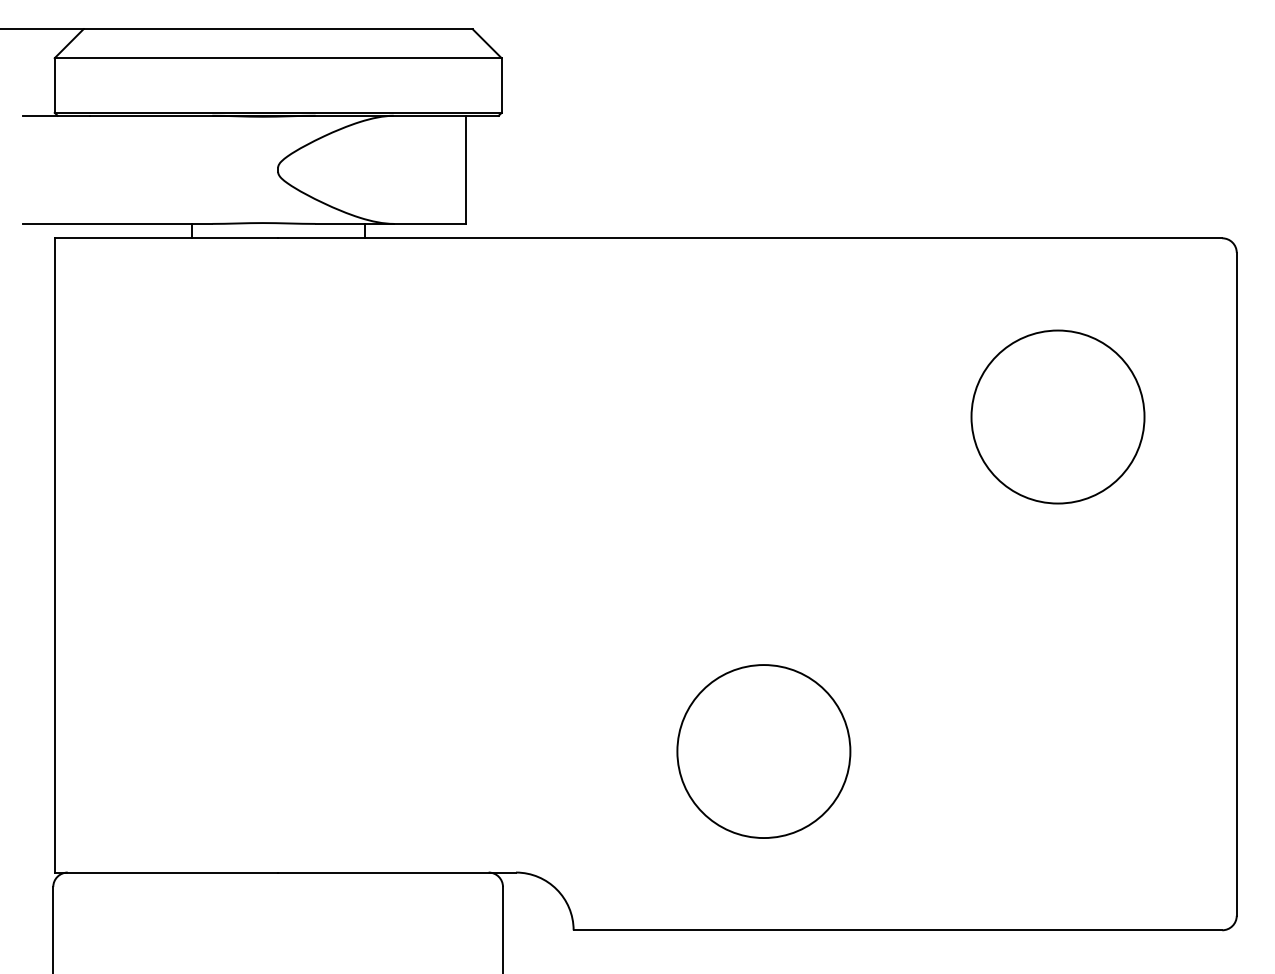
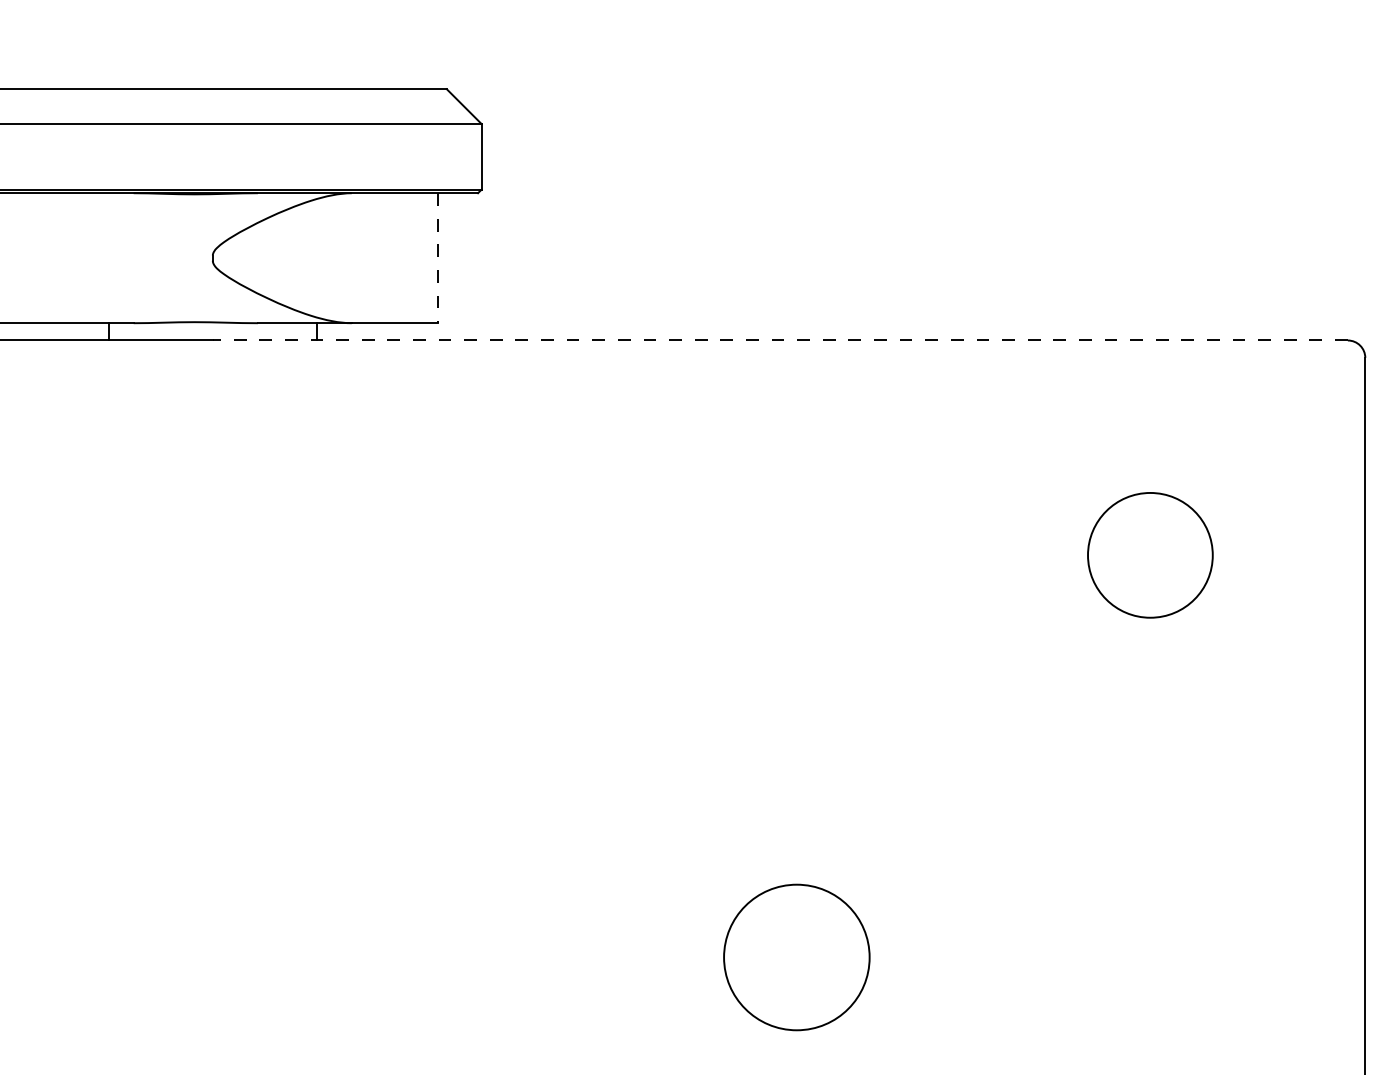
line: (465, 170) -> (438, 258), solid -> dashed
line: (749, 238) -> (779, 340), solid -> dashed
circle: (1057, 416) -> (1149, 554), size x0.6
circle: (763, 751) -> (796, 957), size x0.7

